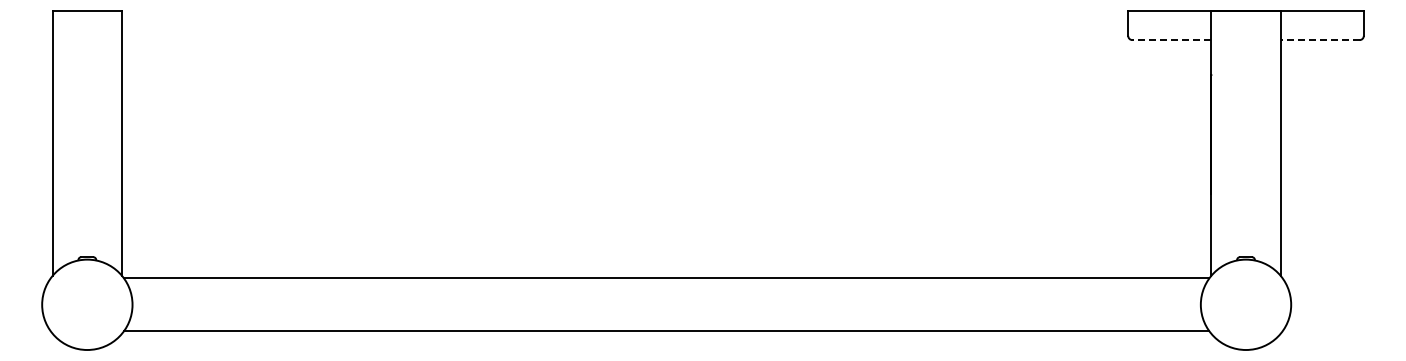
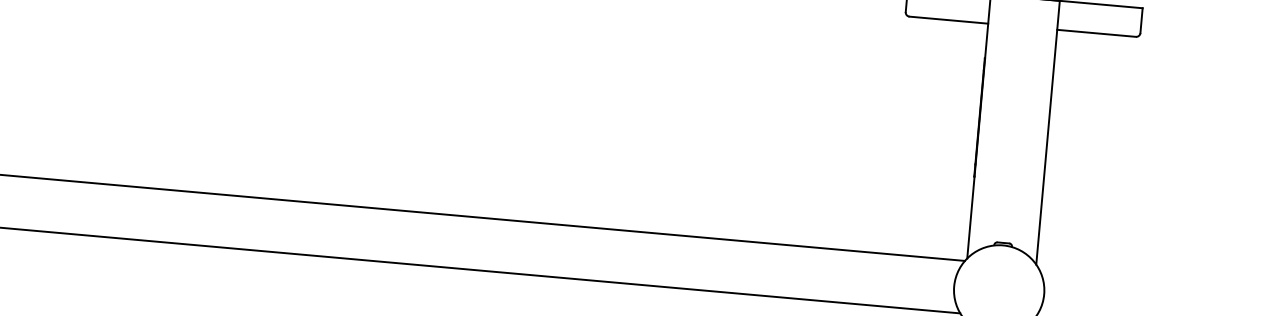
line: (1171, 40) -> (948, 20), dashed -> solid
line: (1319, 40) -> (1095, 33), dashed -> solid

